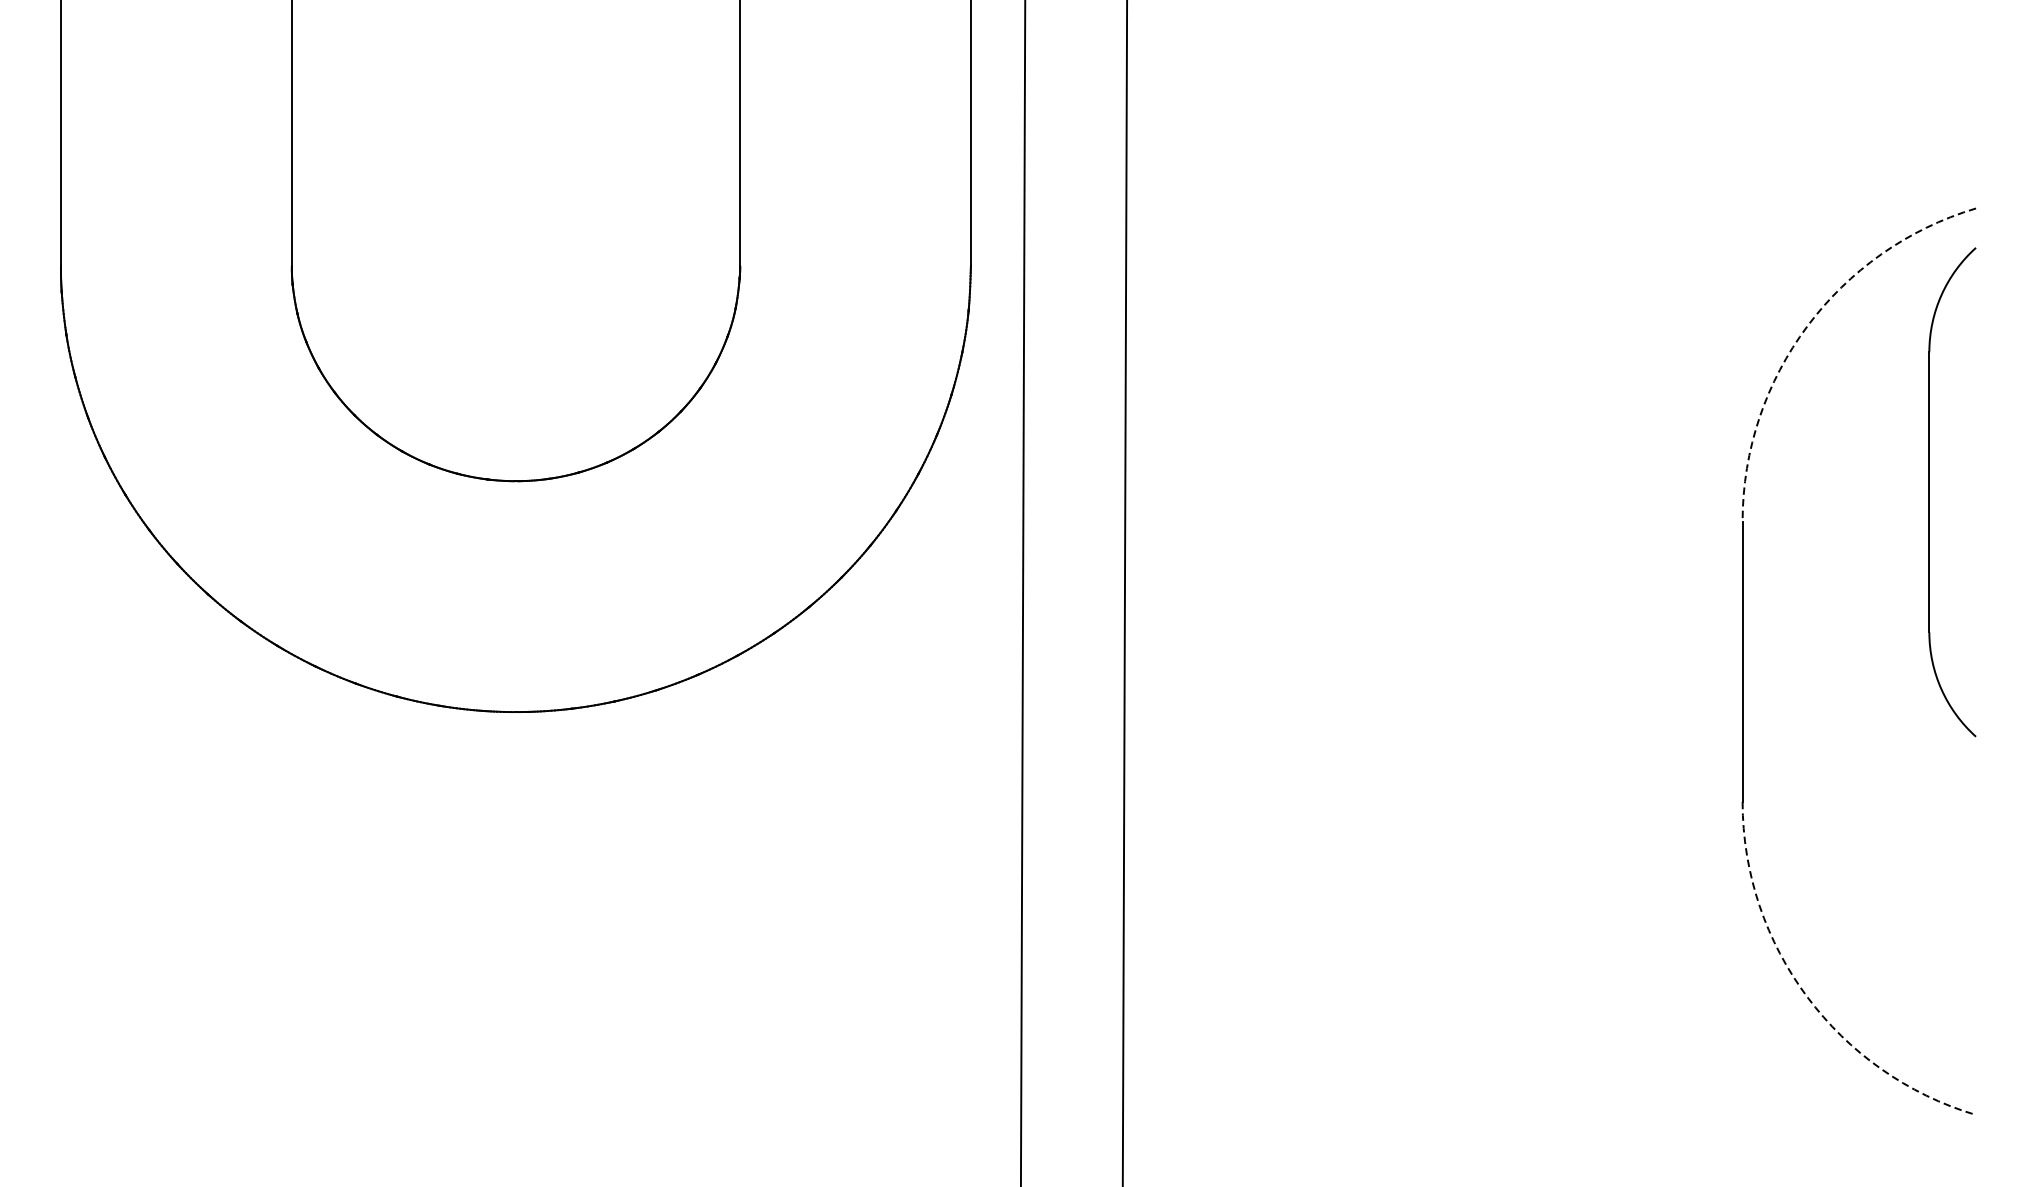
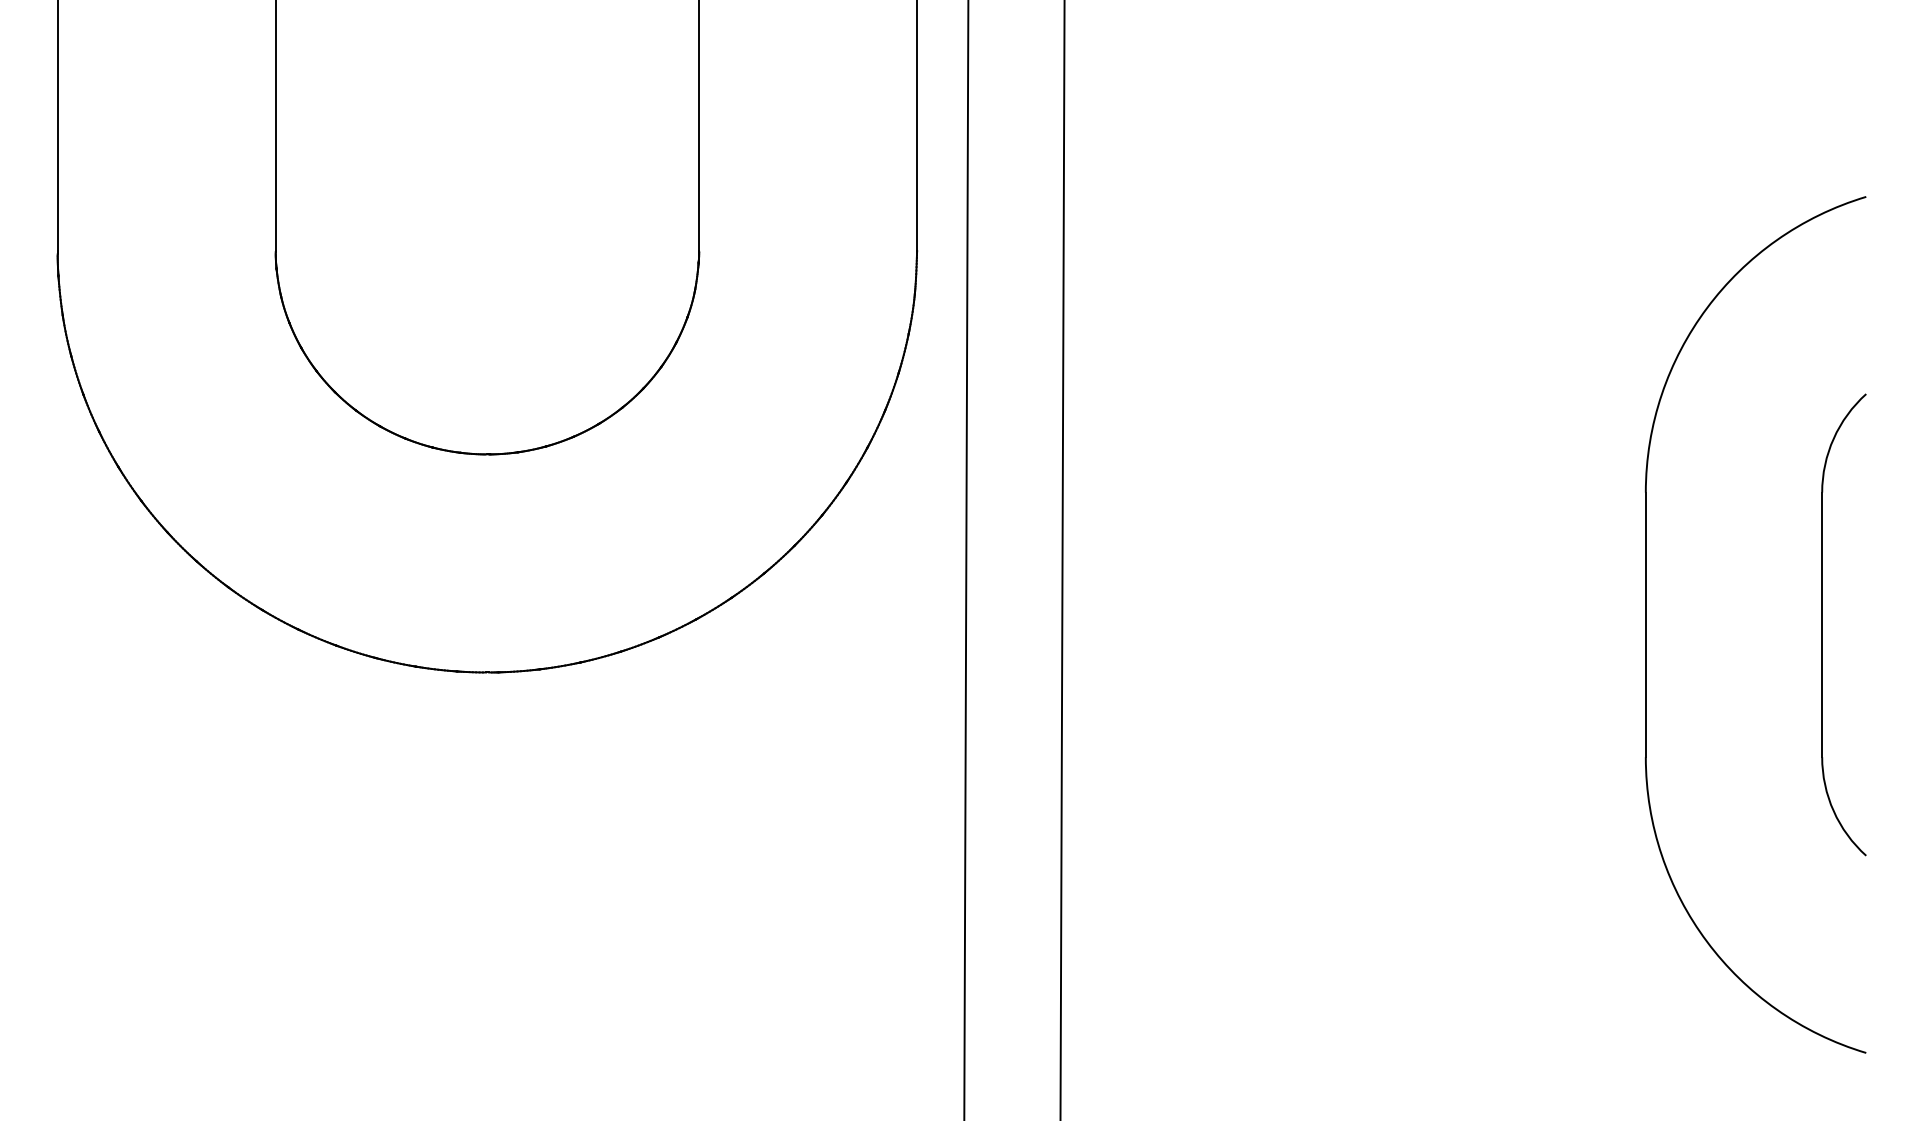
arc: (1807, 326) -> (1707, 308), dashed -> solid
part: (1929, 491) -> (1822, 624), moved
arc: (1807, 996) -> (1707, 941), dashed -> solid

